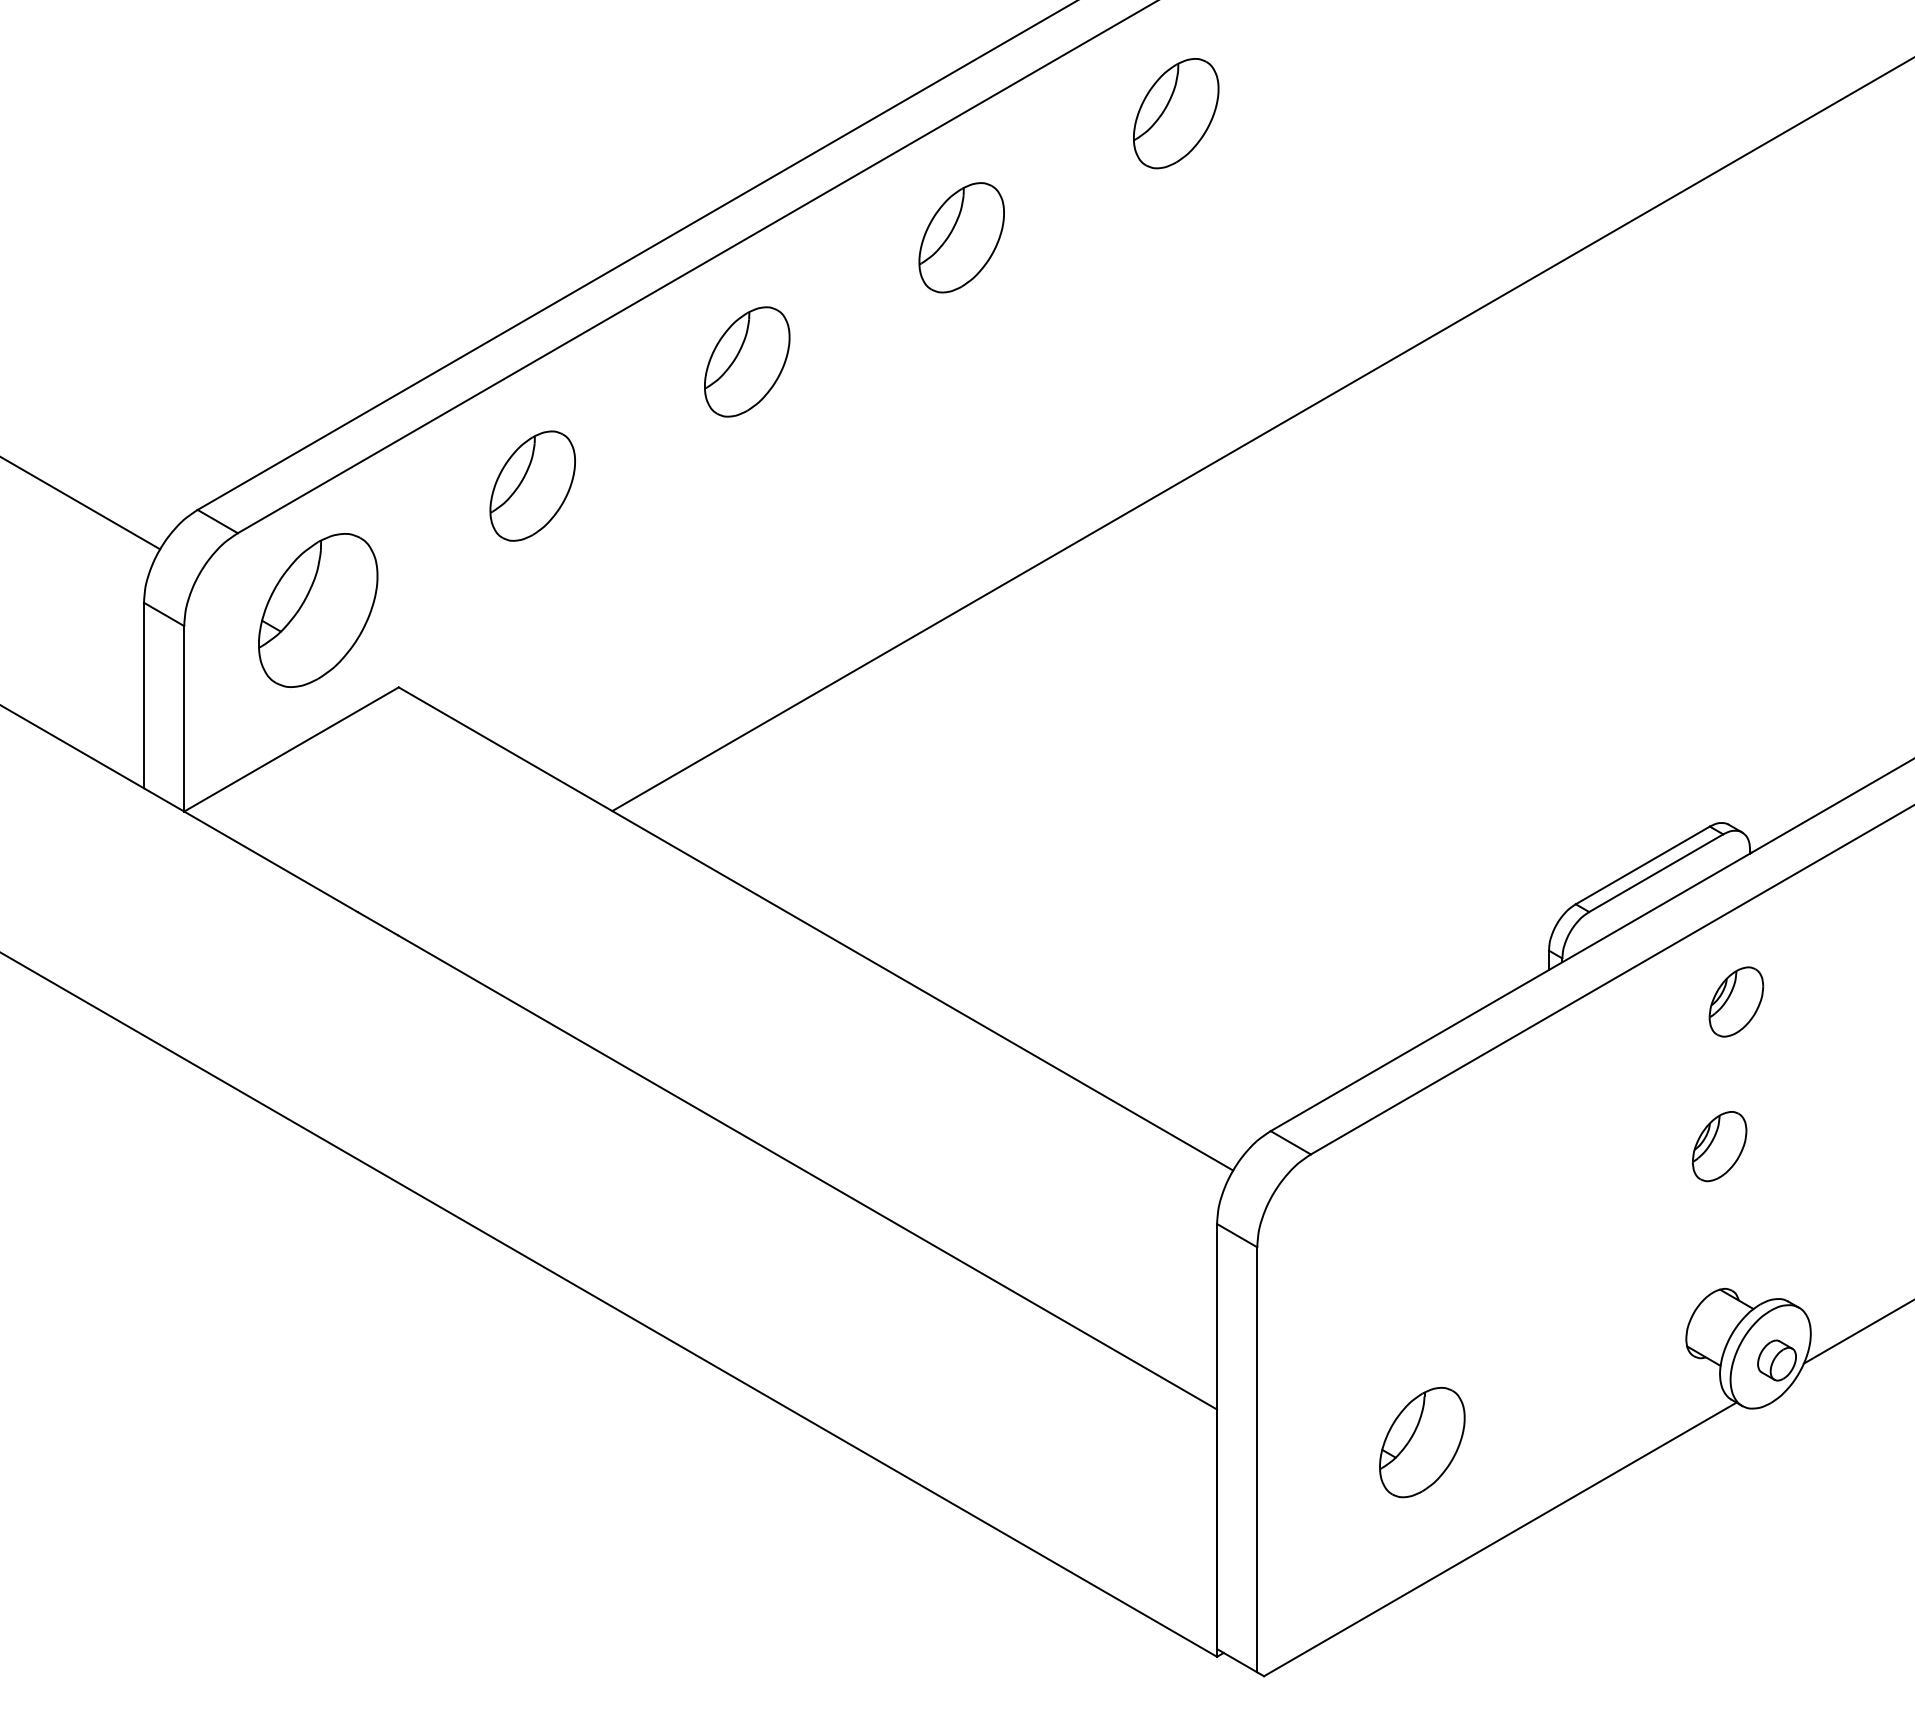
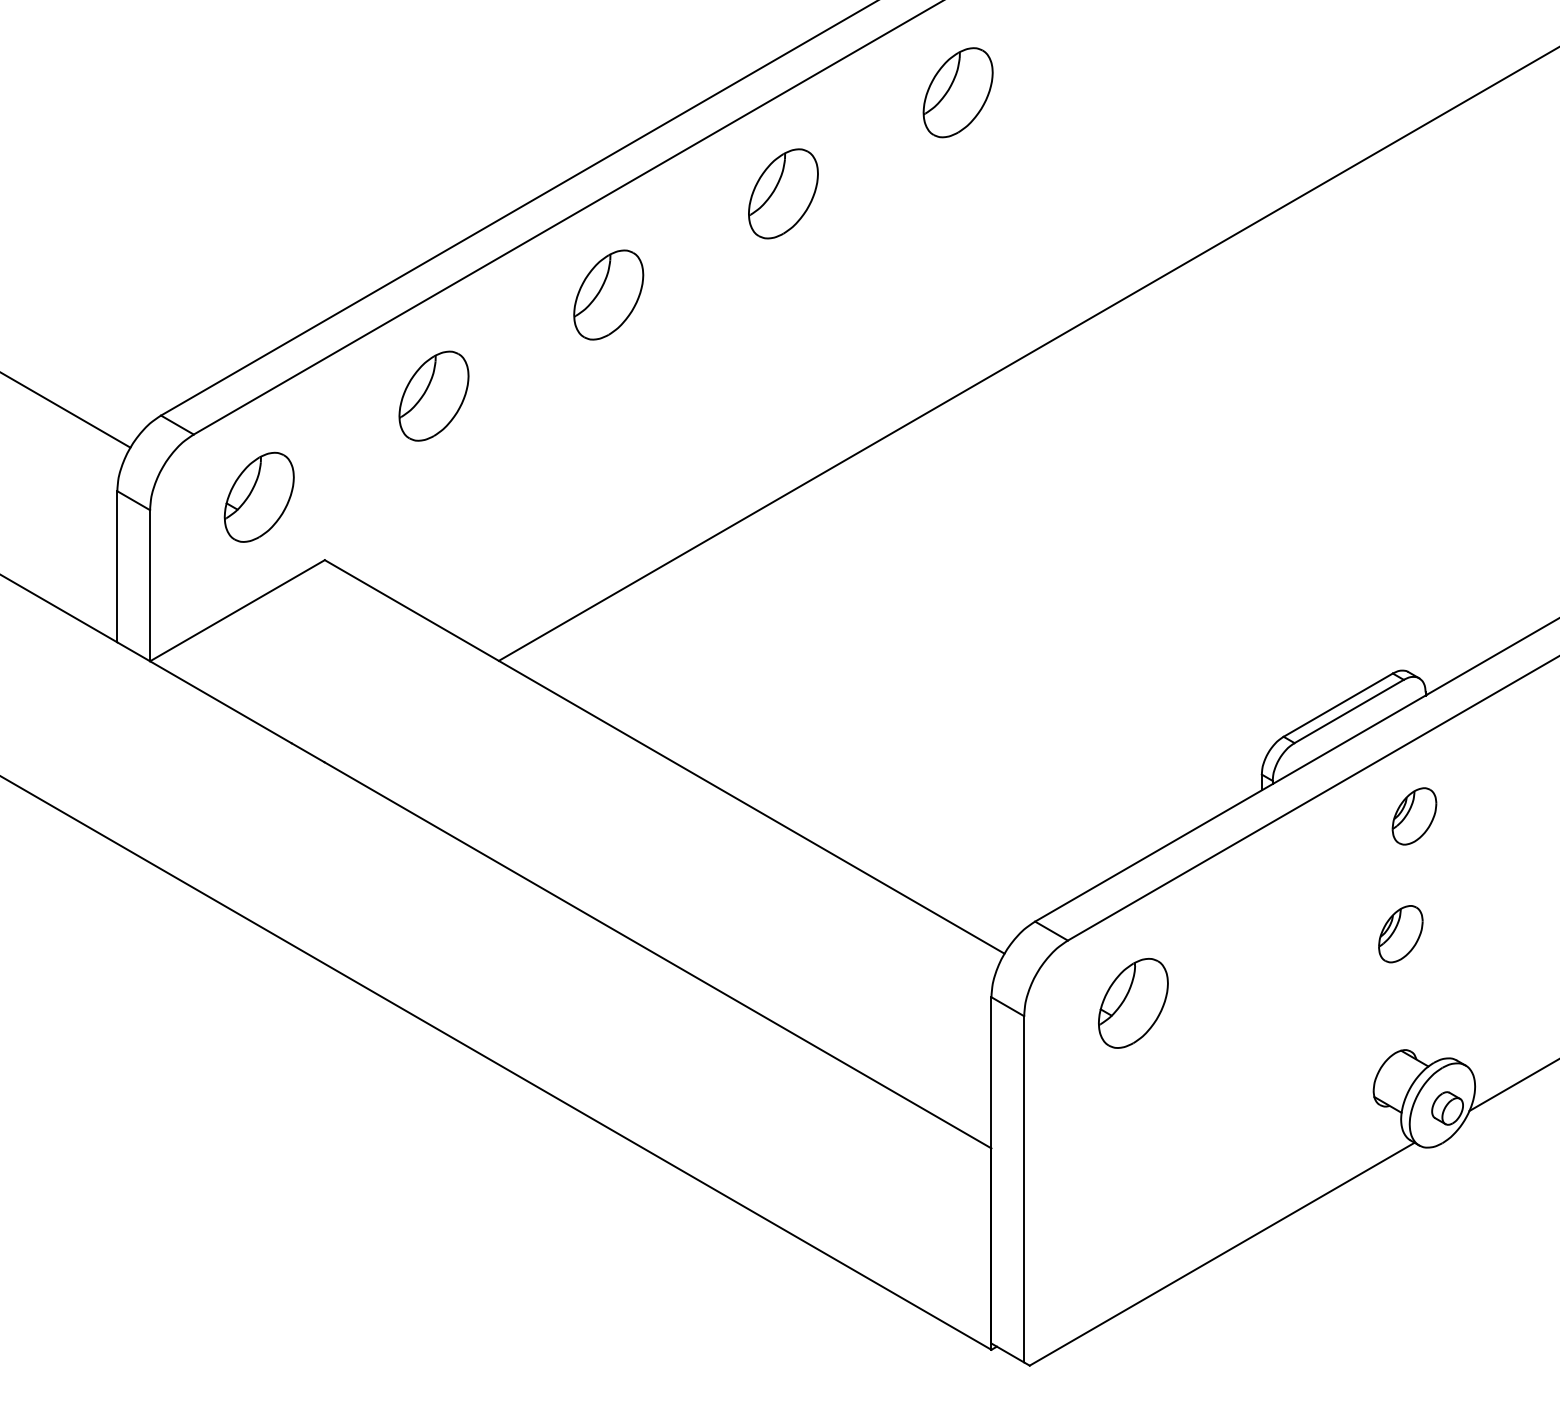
part: (318, 609) -> (259, 496), size x0.71
part: (1422, 1442) -> (1133, 1003), moved

